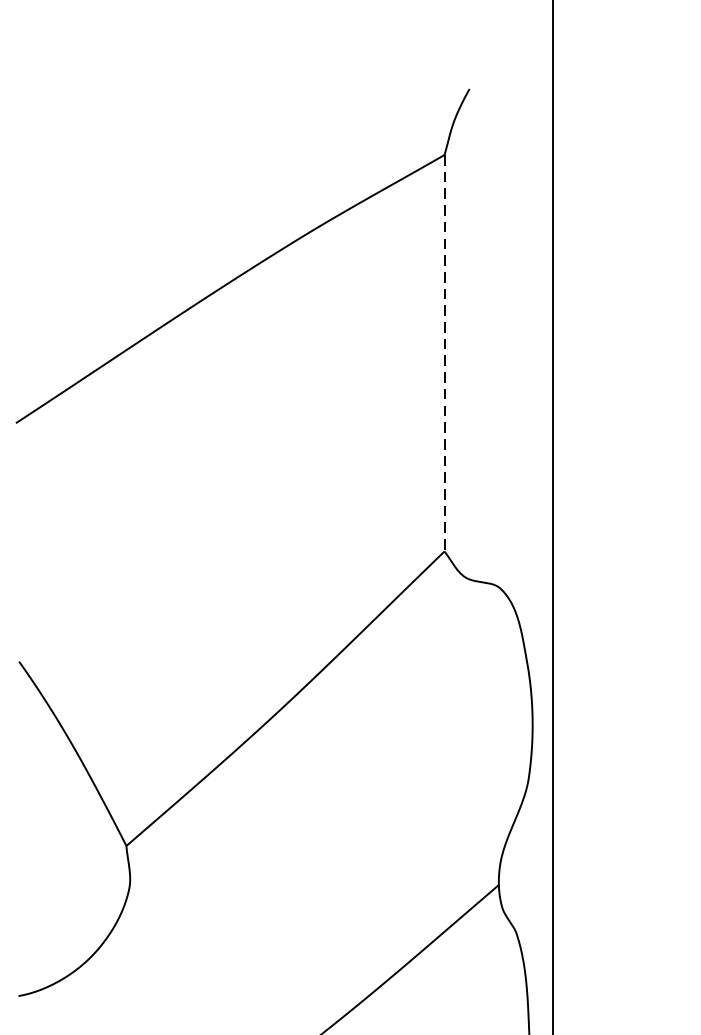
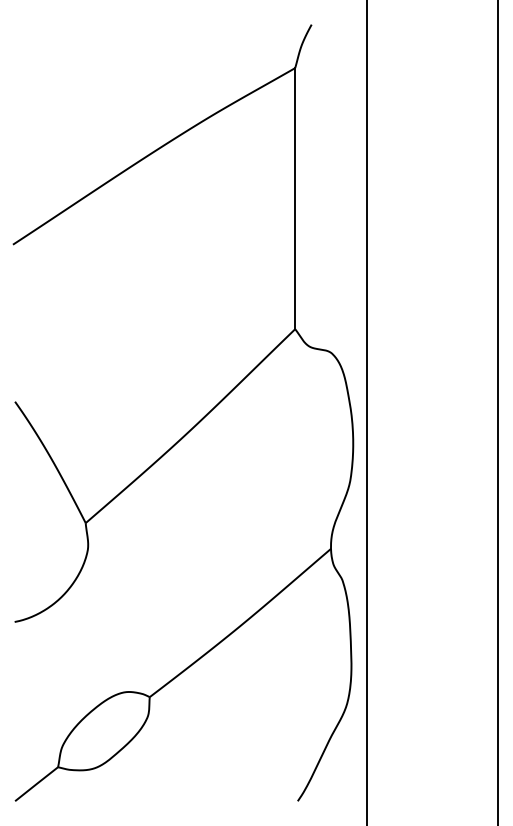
line: (444, 353) -> (295, 198), dashed -> solid

